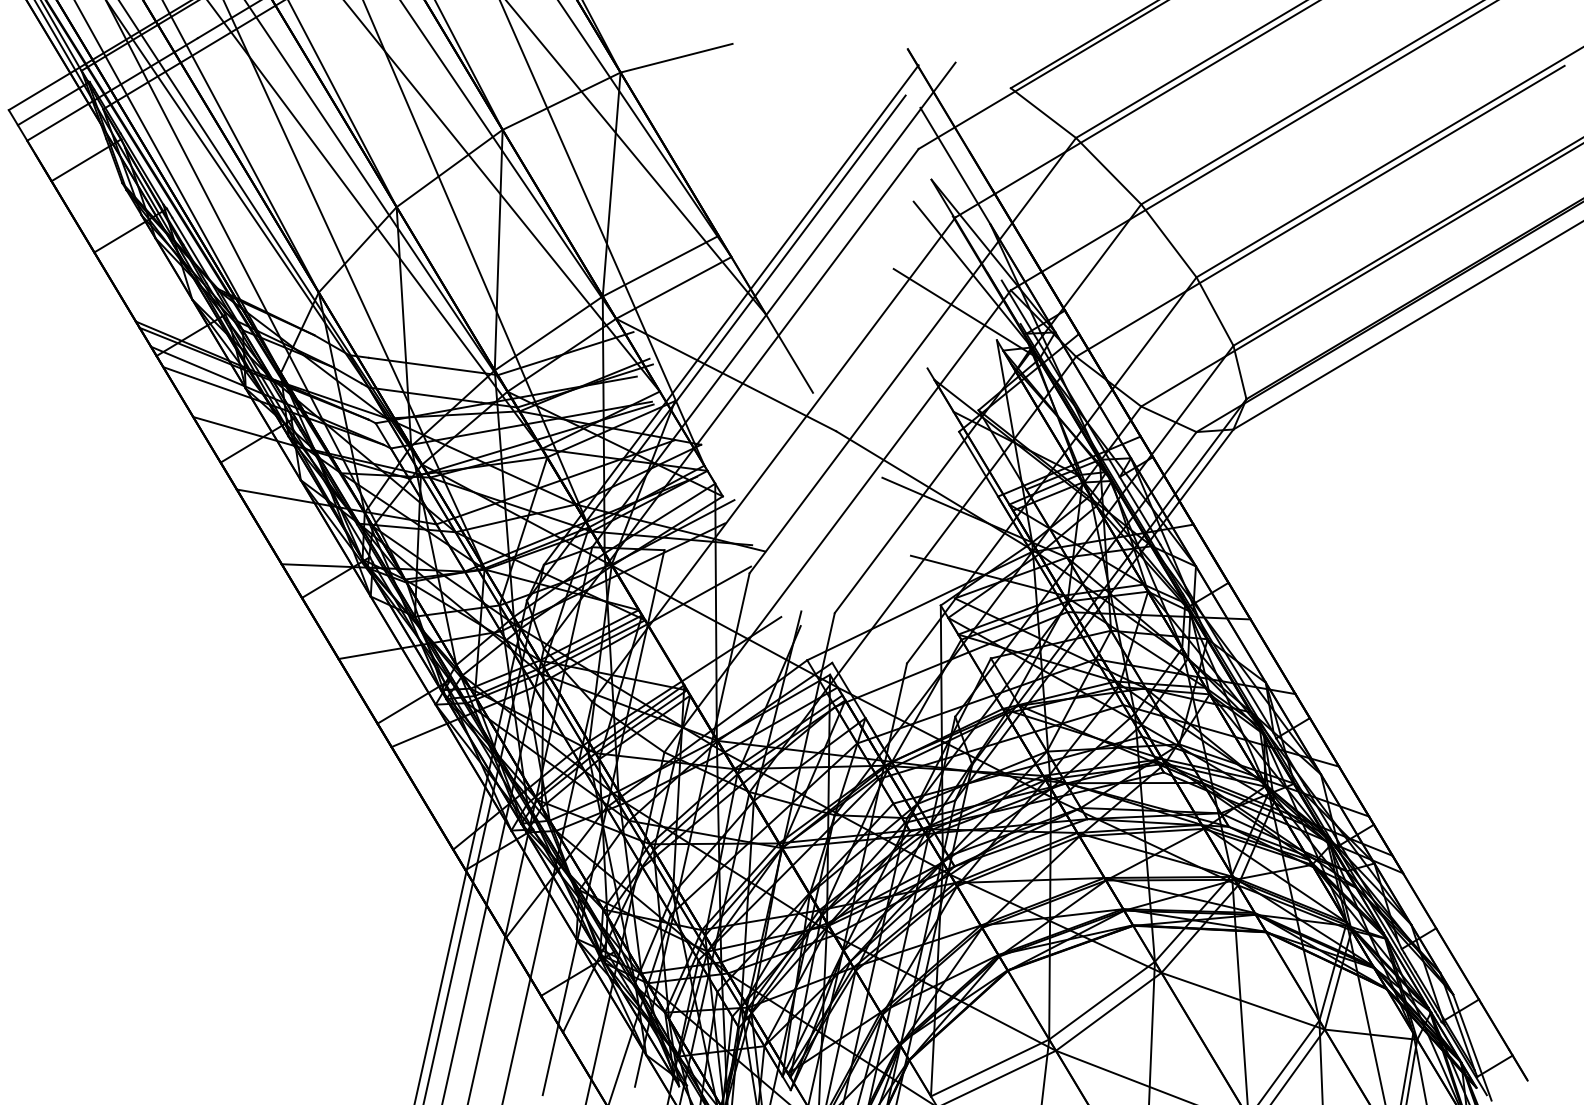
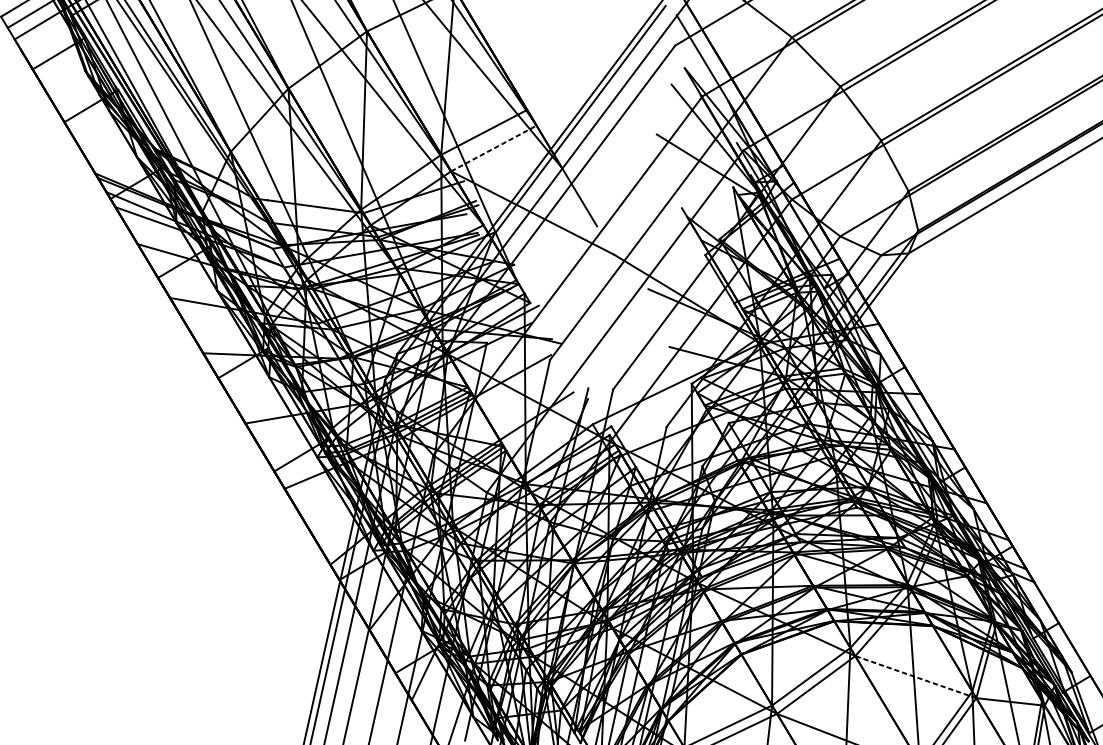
line: (674, 287) -> (494, 148), solid -> dashed
line: (1242, 1001) -> (915, 677), solid -> dashed

